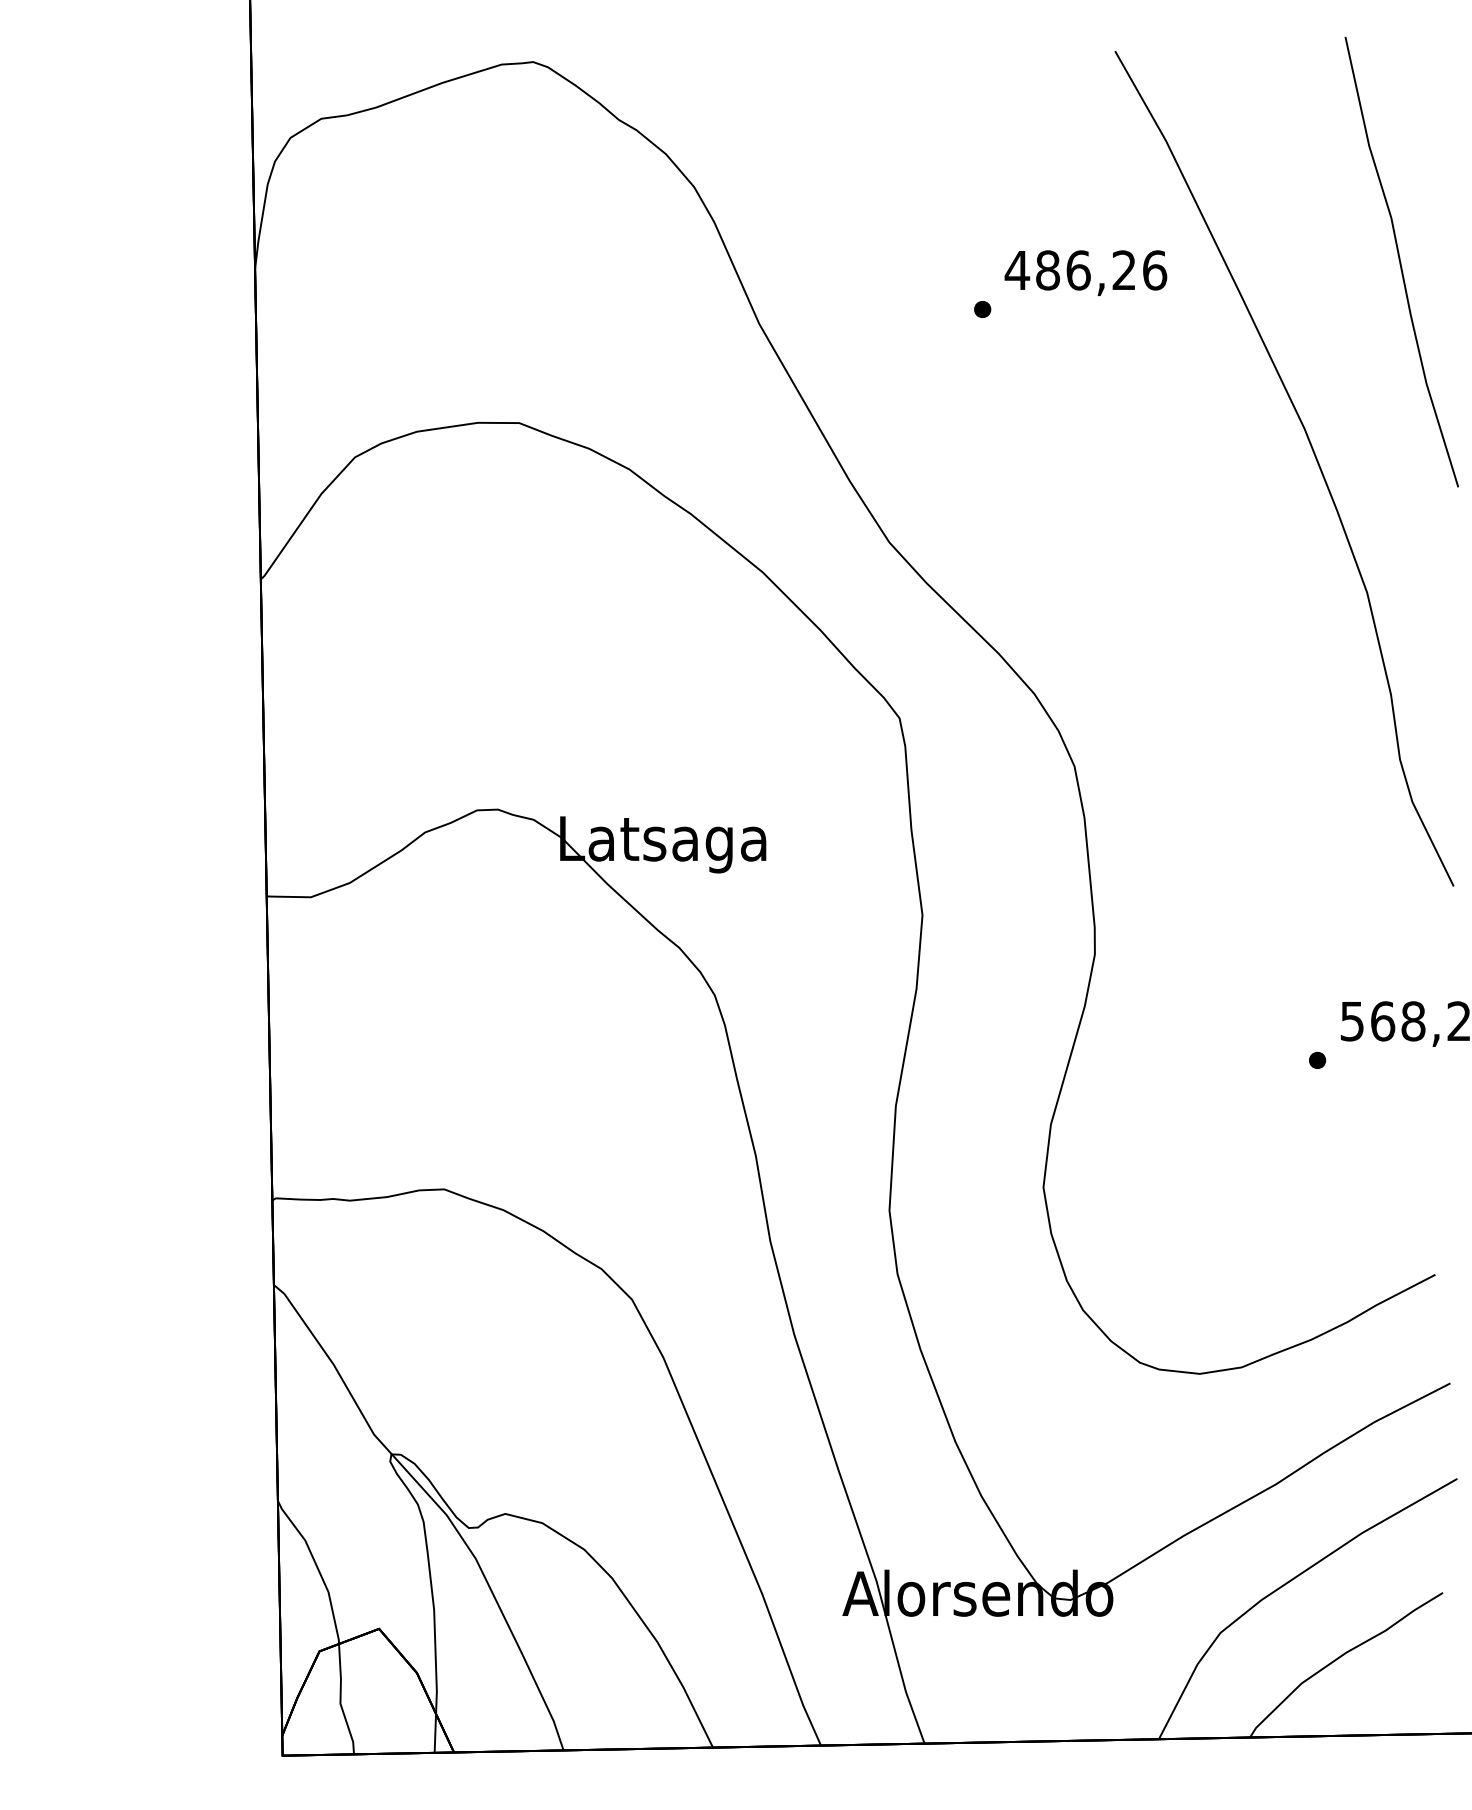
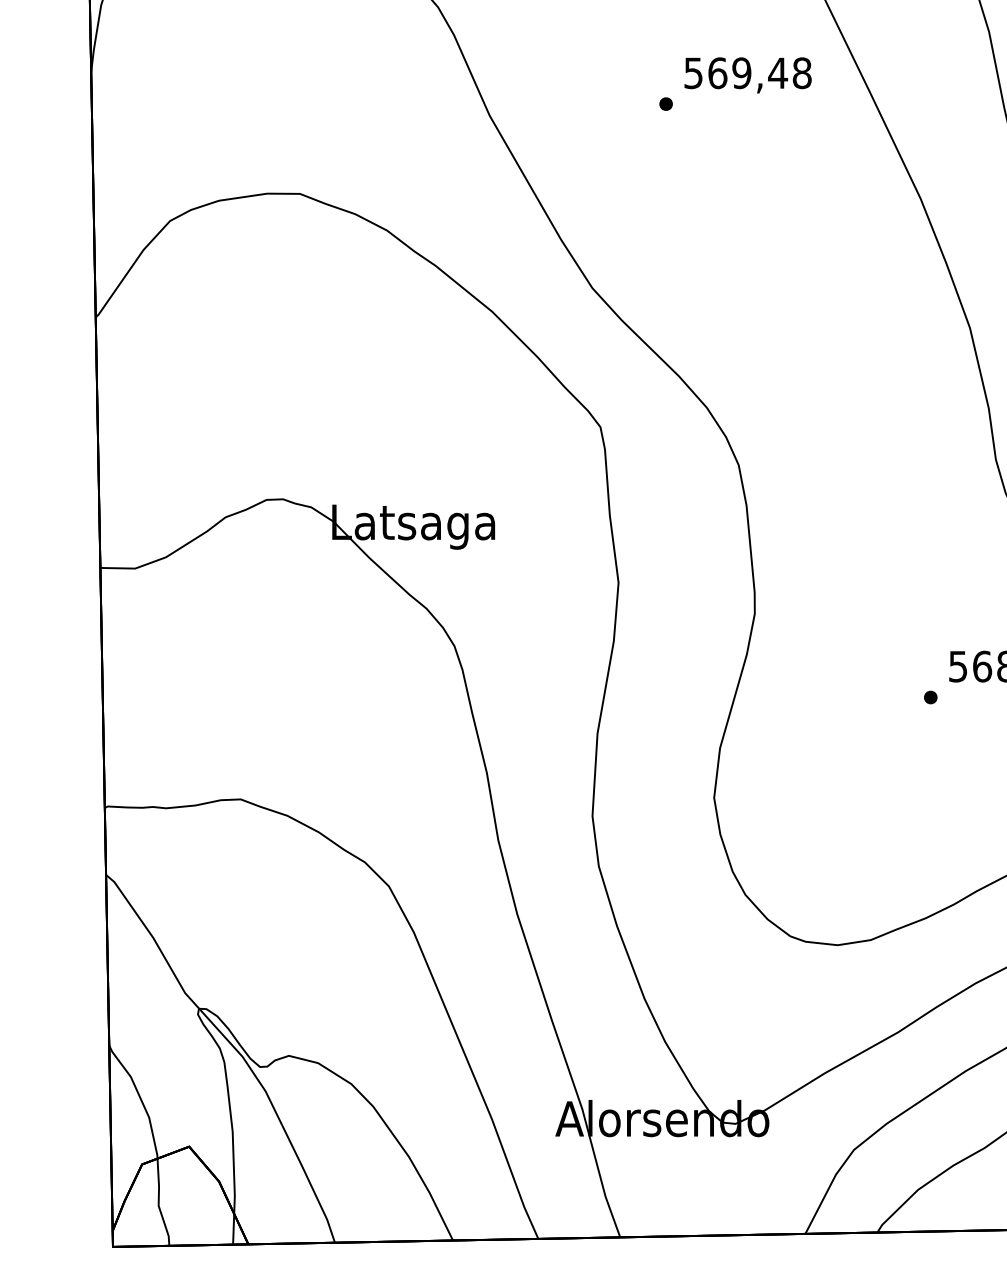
text: (1085, 270) -> (747, 73), 486,26 -> 569,48

